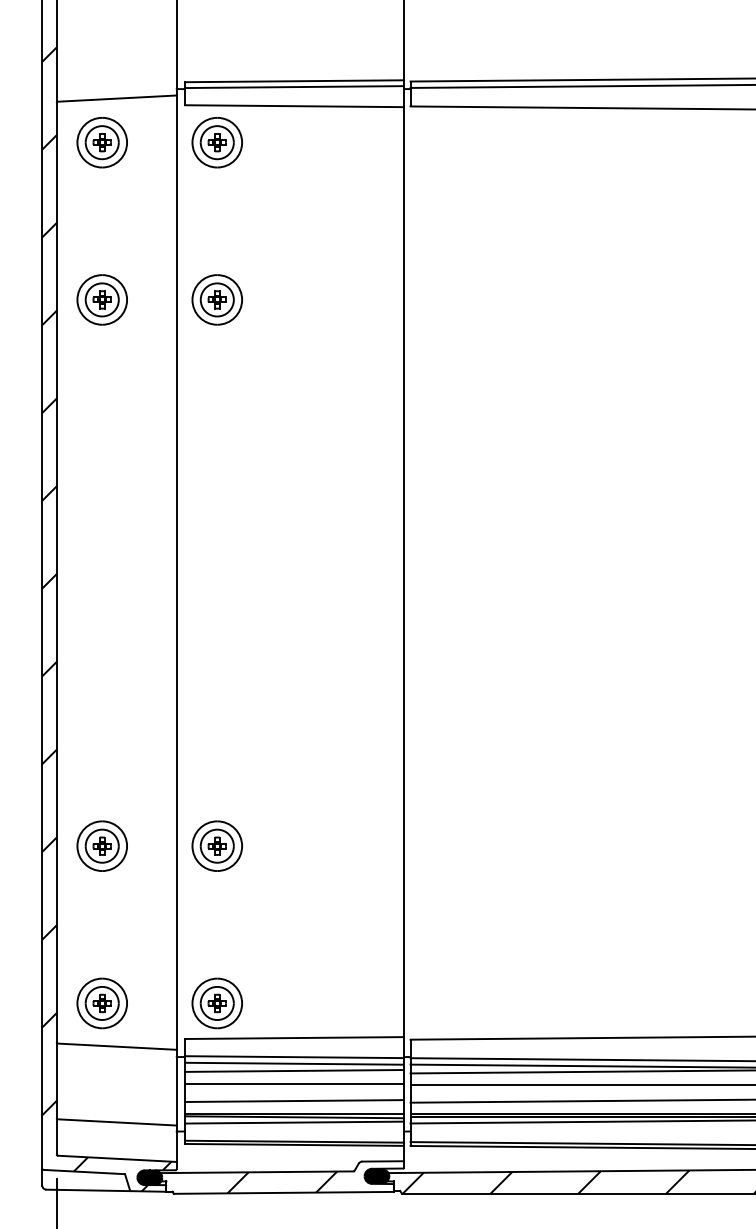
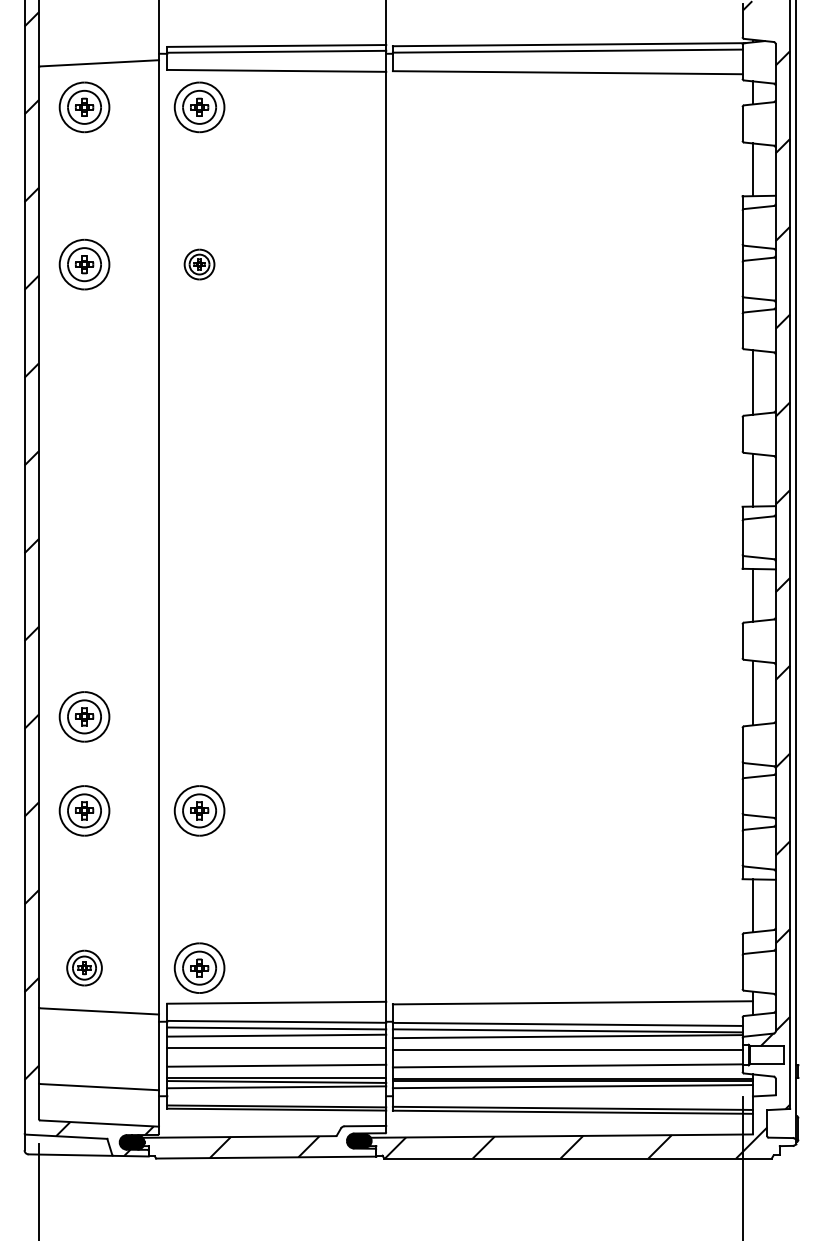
part: (217, 299) -> (199, 264), size x0.6
part: (102, 751) -> (84, 716), added
part: (102, 1002) -> (84, 967), size x0.7

